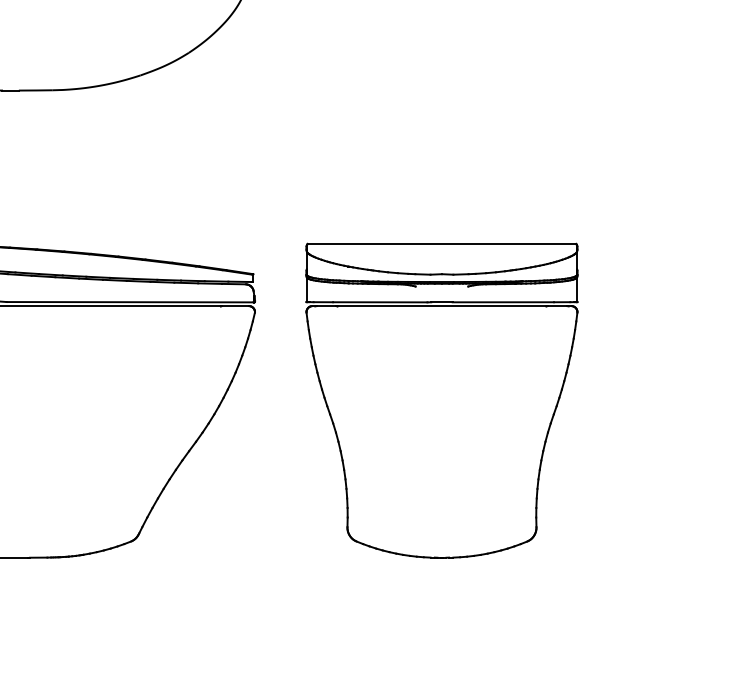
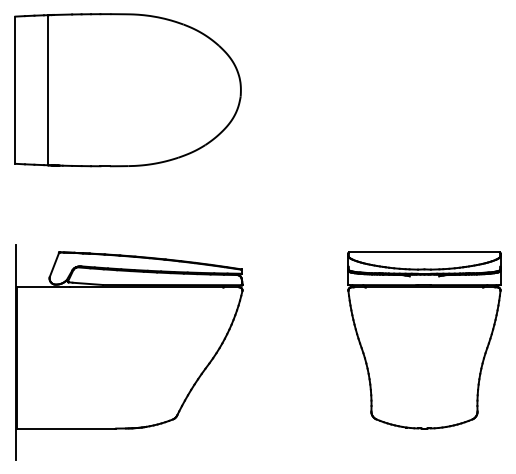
part: (442, 400) -> (424, 340), moved

